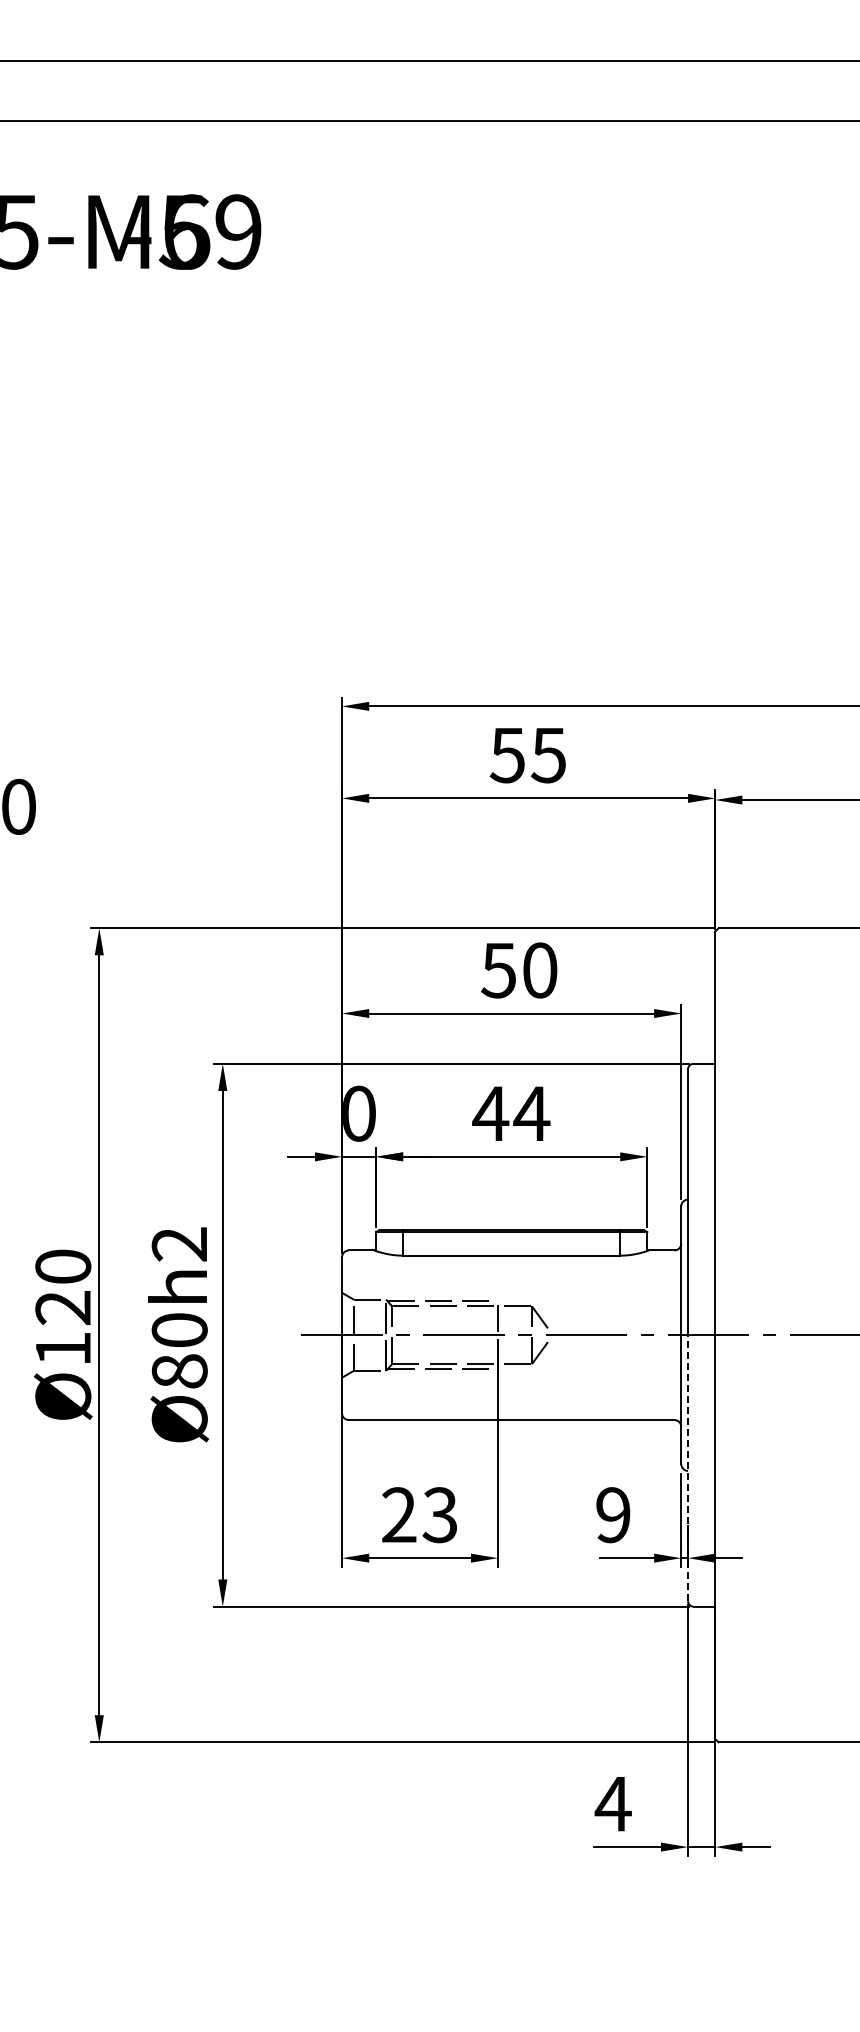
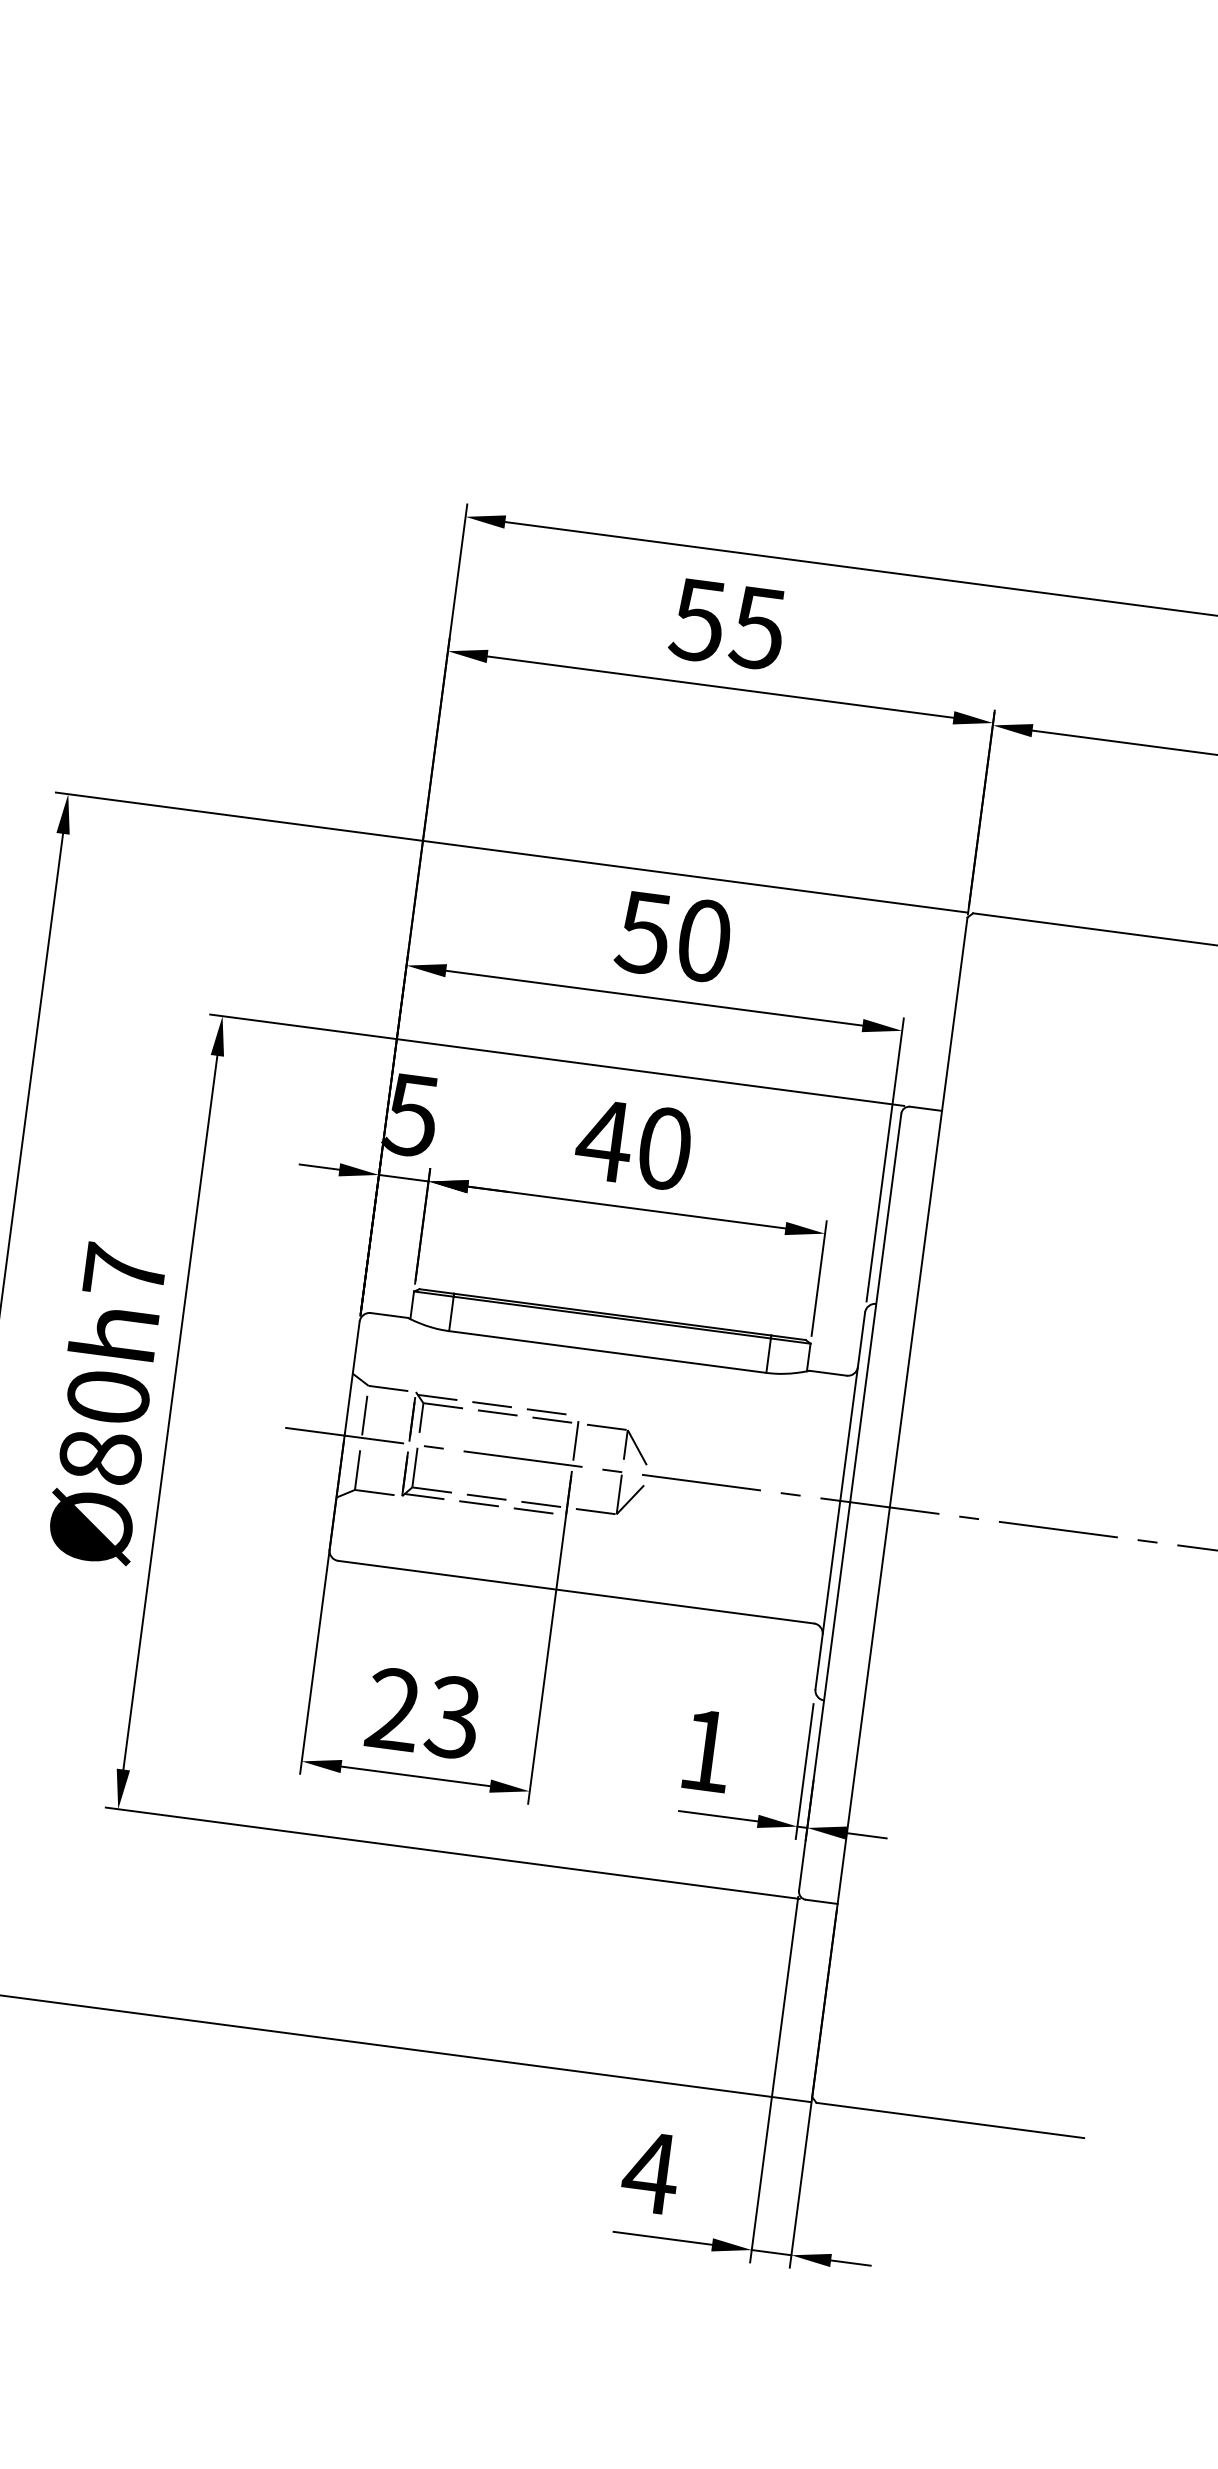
text: (357, 1113) -> (409, 1114), 0 -> 5
text: (531, 1113) -> (664, 1148), 44 -> 40
text: (178, 1244) -> (123, 1271), Ø80h2 -> Ø80h7
line: (688, 1468) -> (825, 1696), dashed -> solid
text: (613, 1515) -> (706, 1751), 9 -> 1

